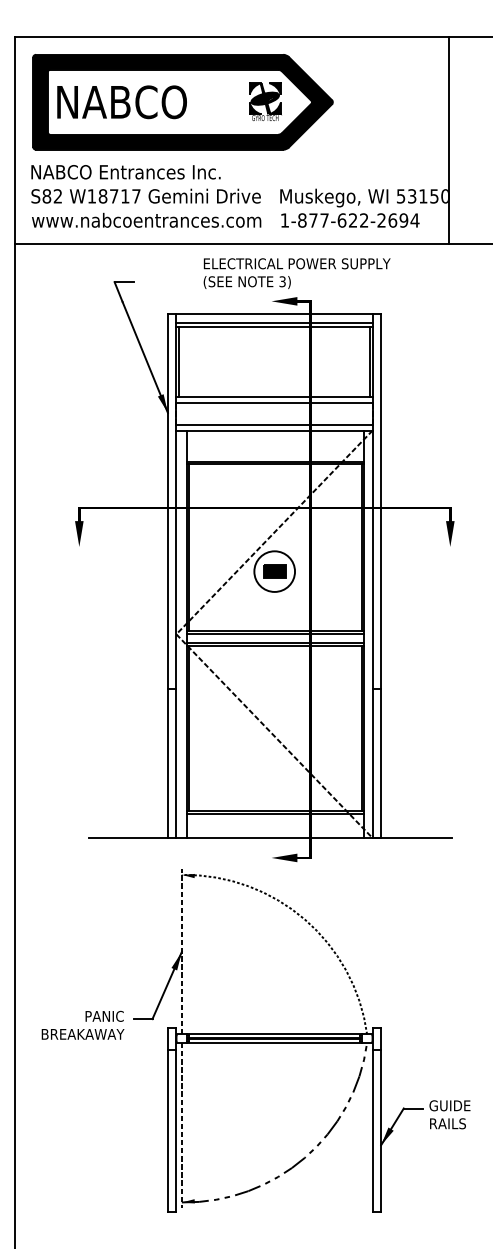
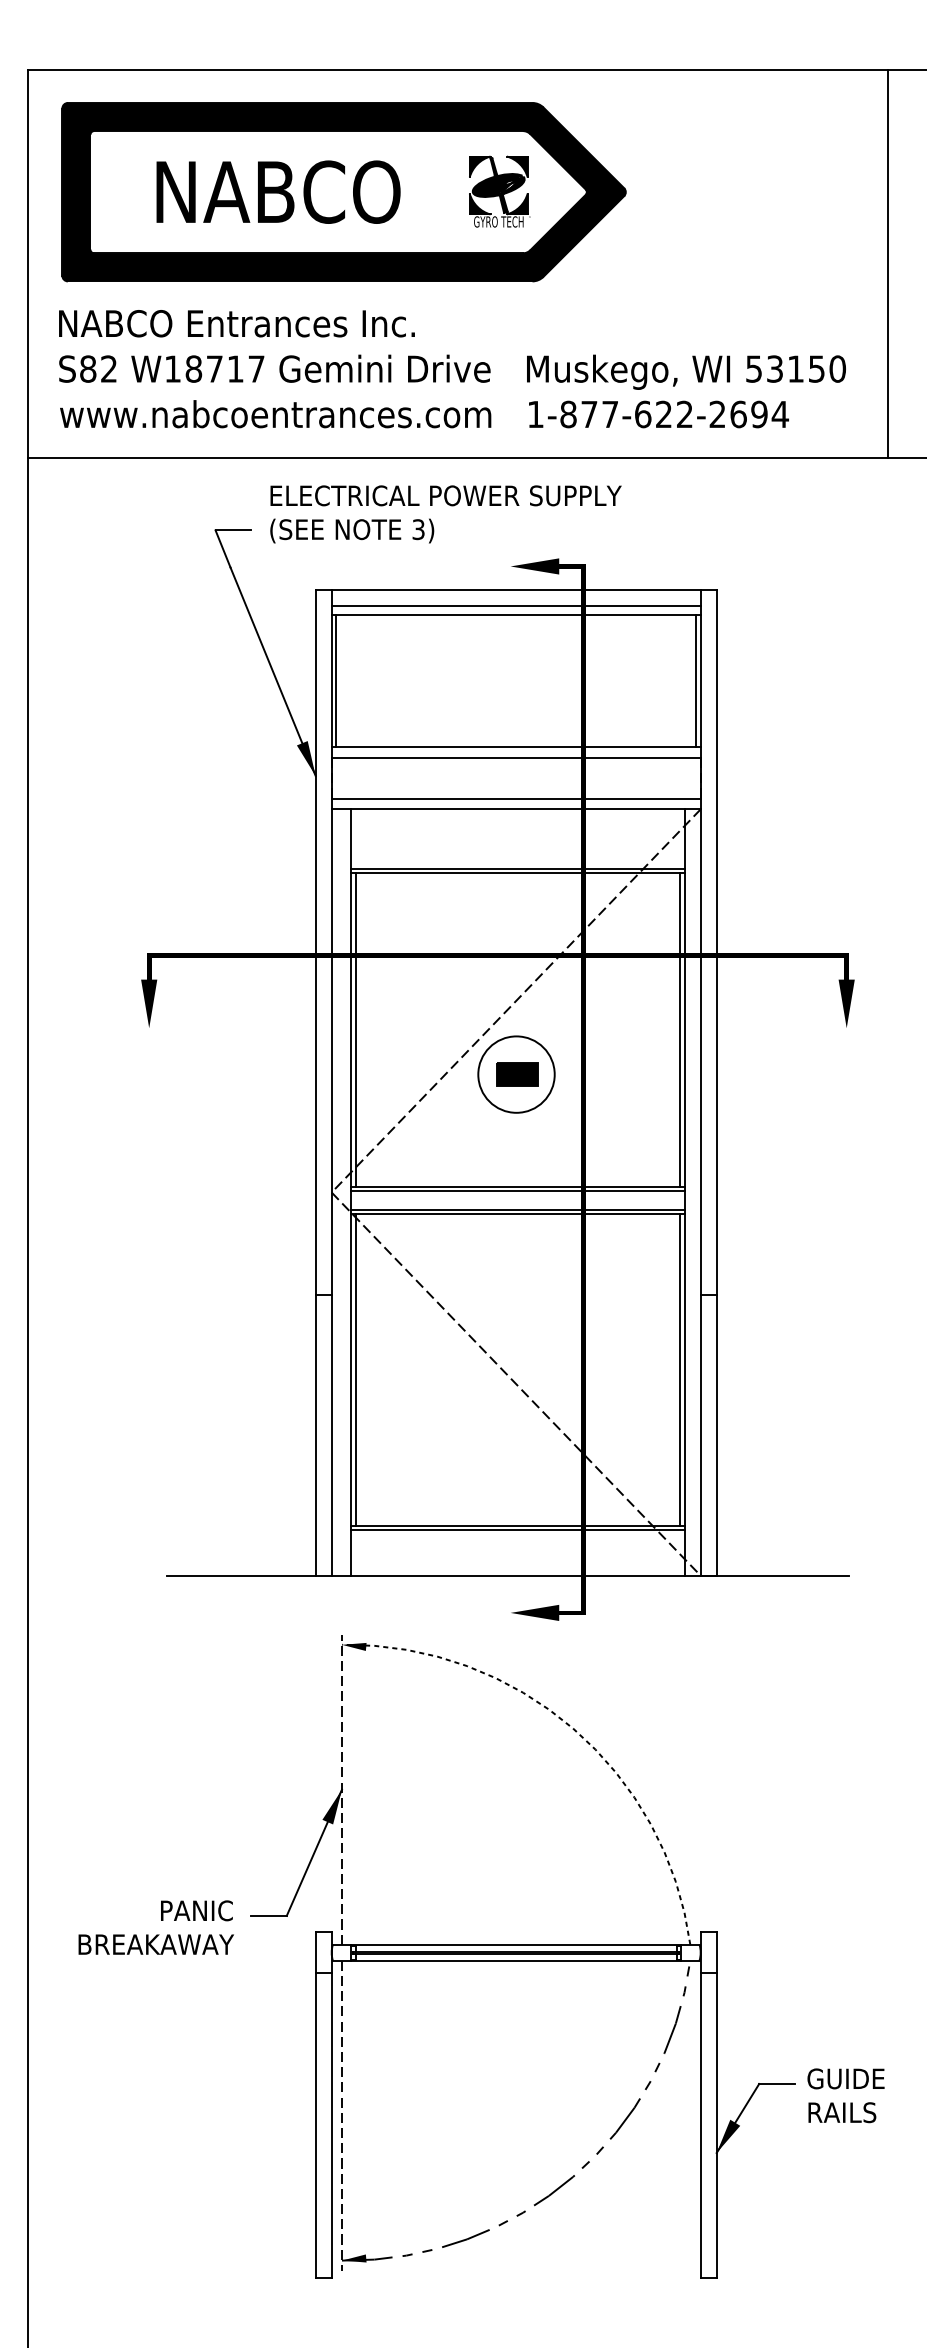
text: (121, 102) -> (277, 192), moved
line: (448, 140) -> (888, 264), moved
text: (296, 273) -> (444, 514), moved

